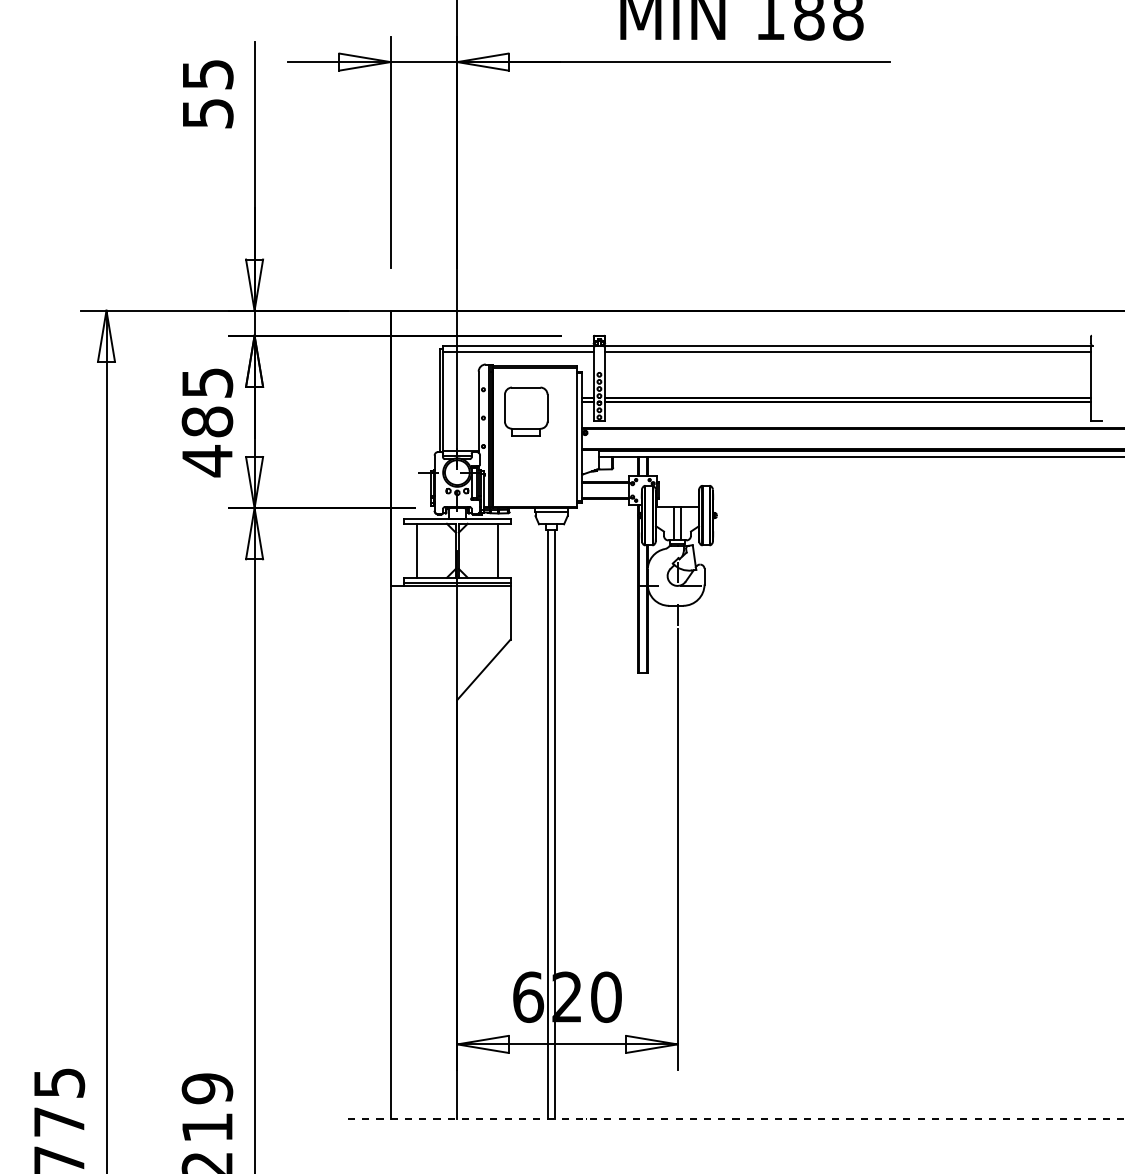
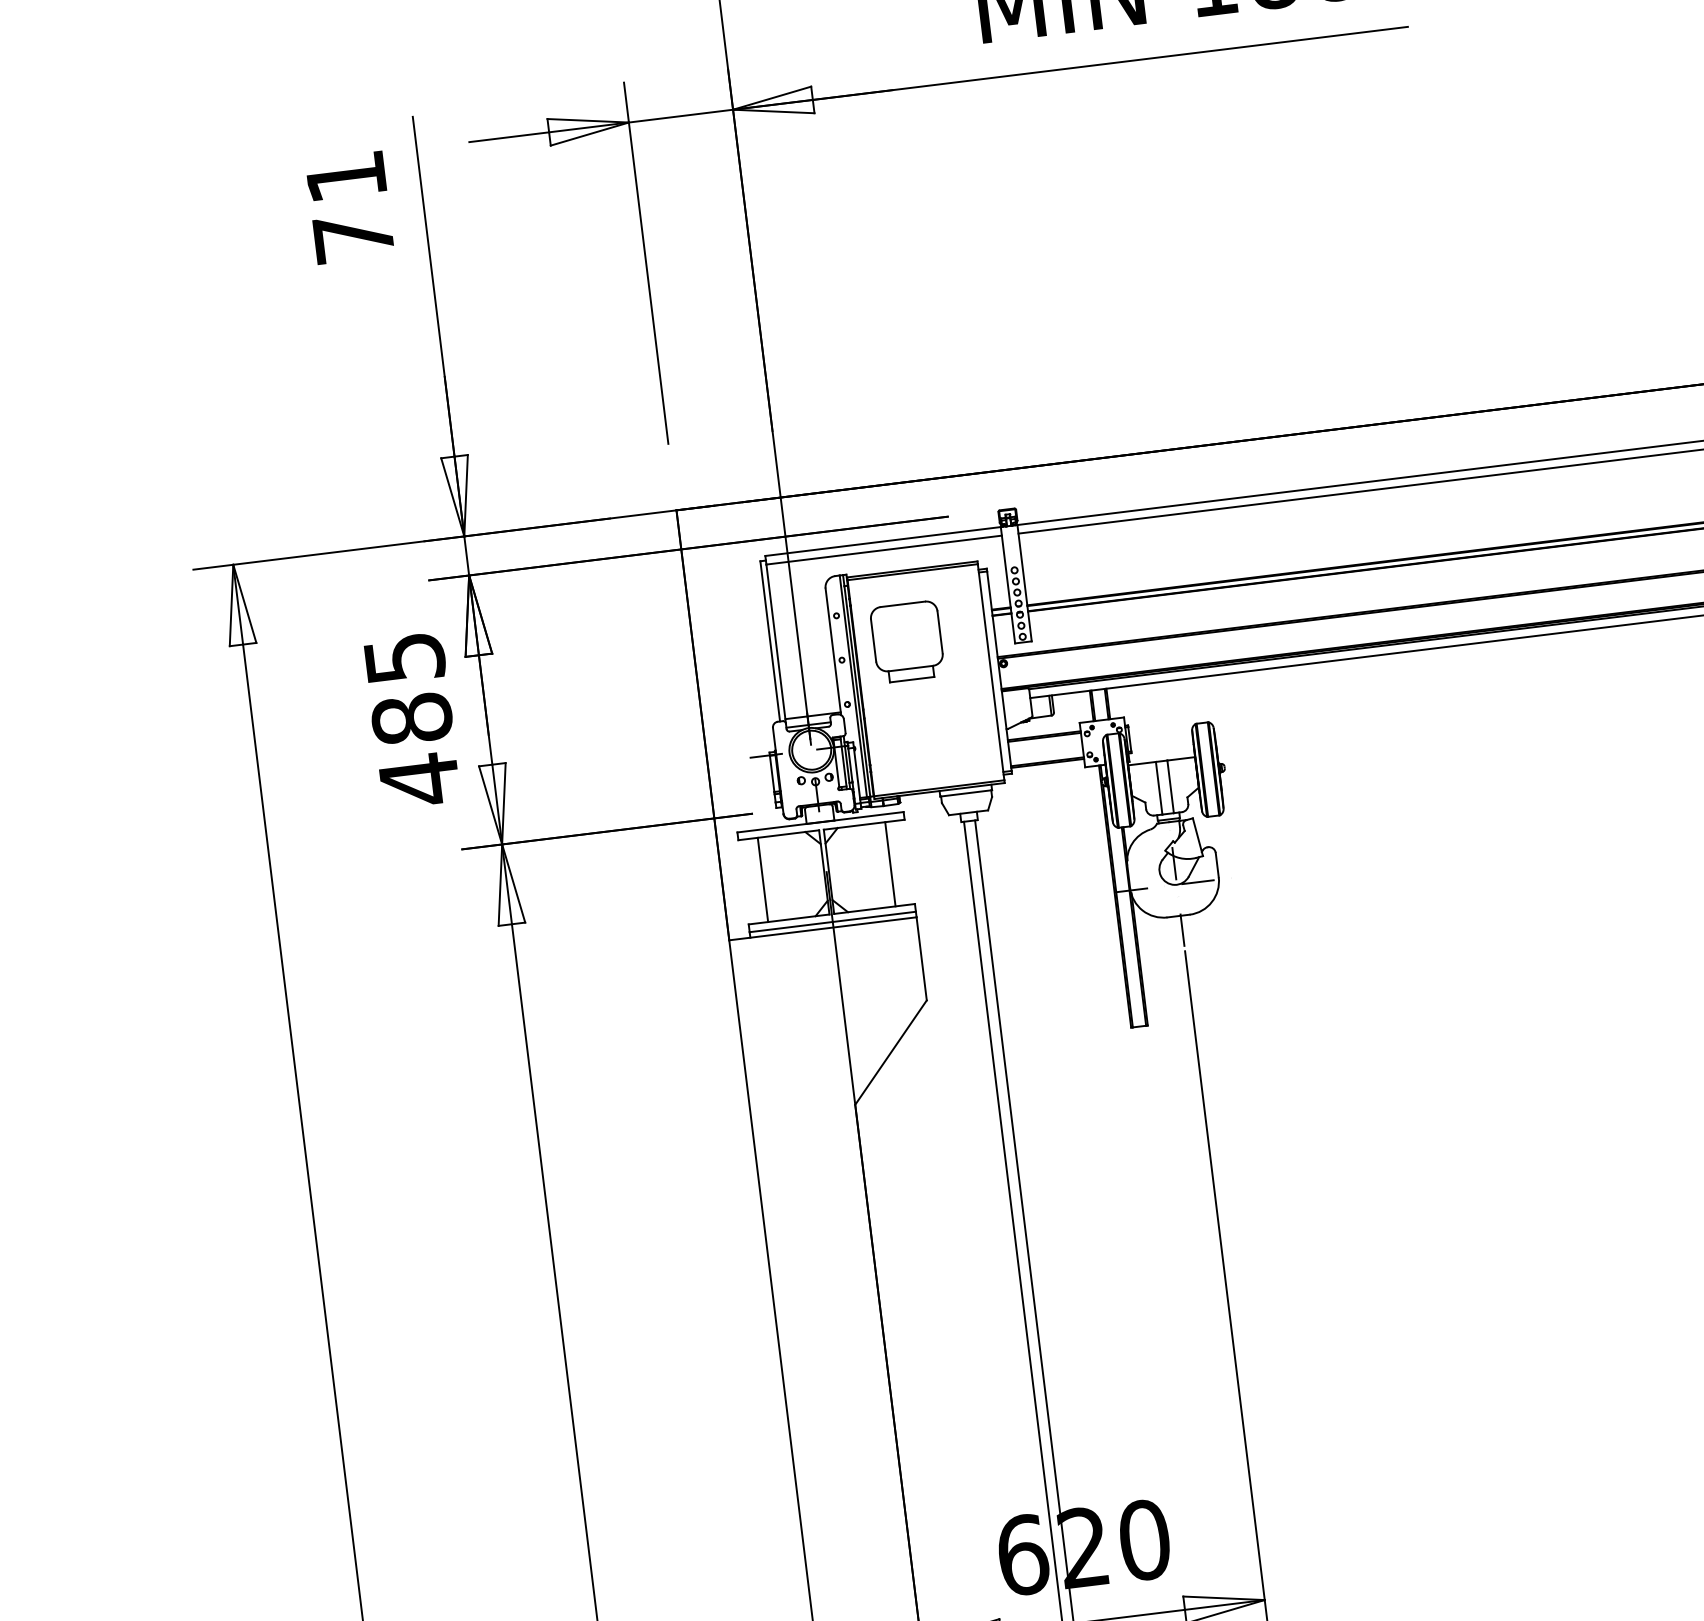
text: (208, 94) -> (351, 207), 55 -> 71

